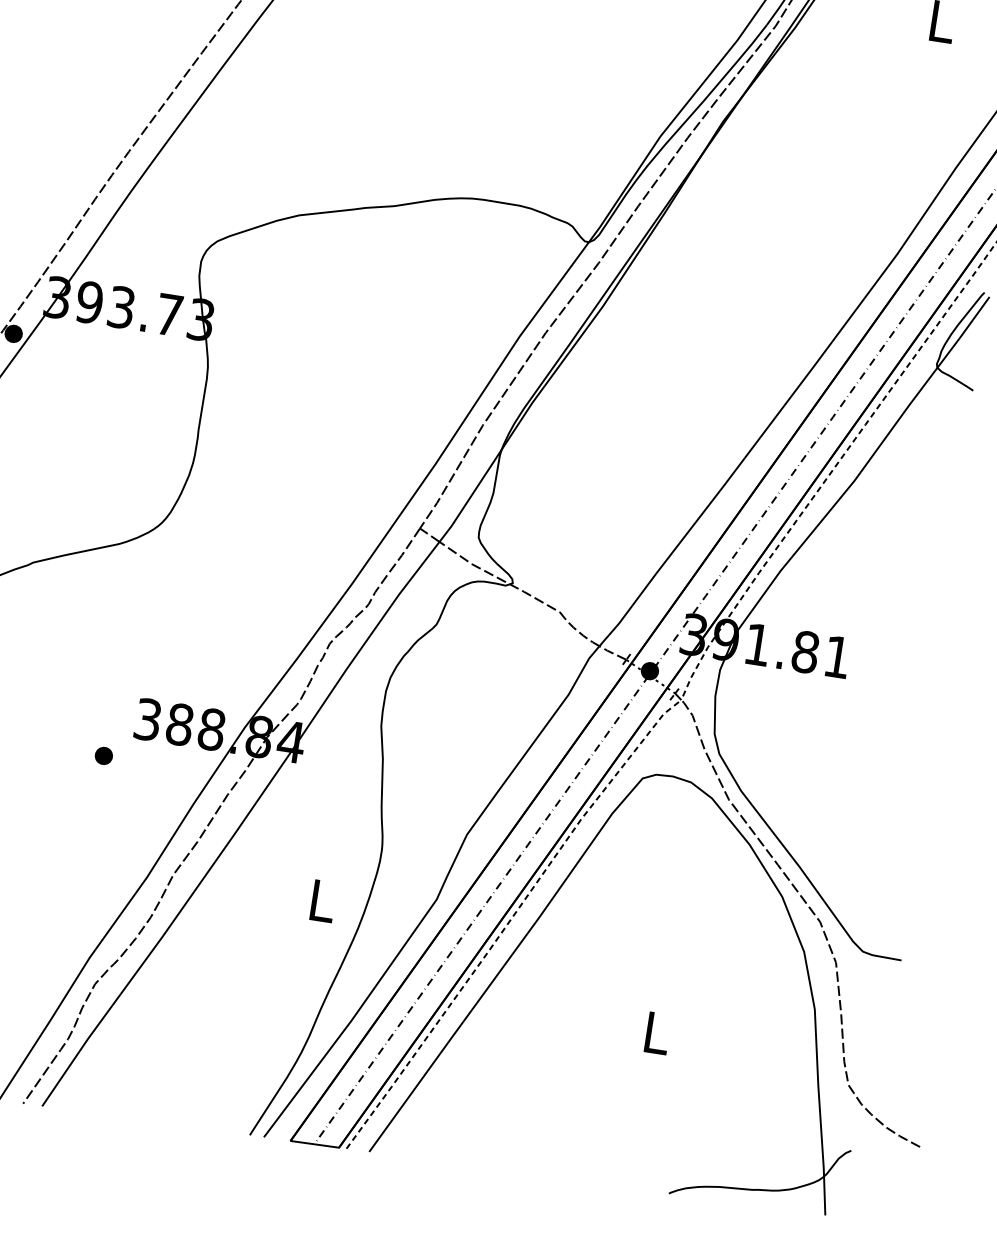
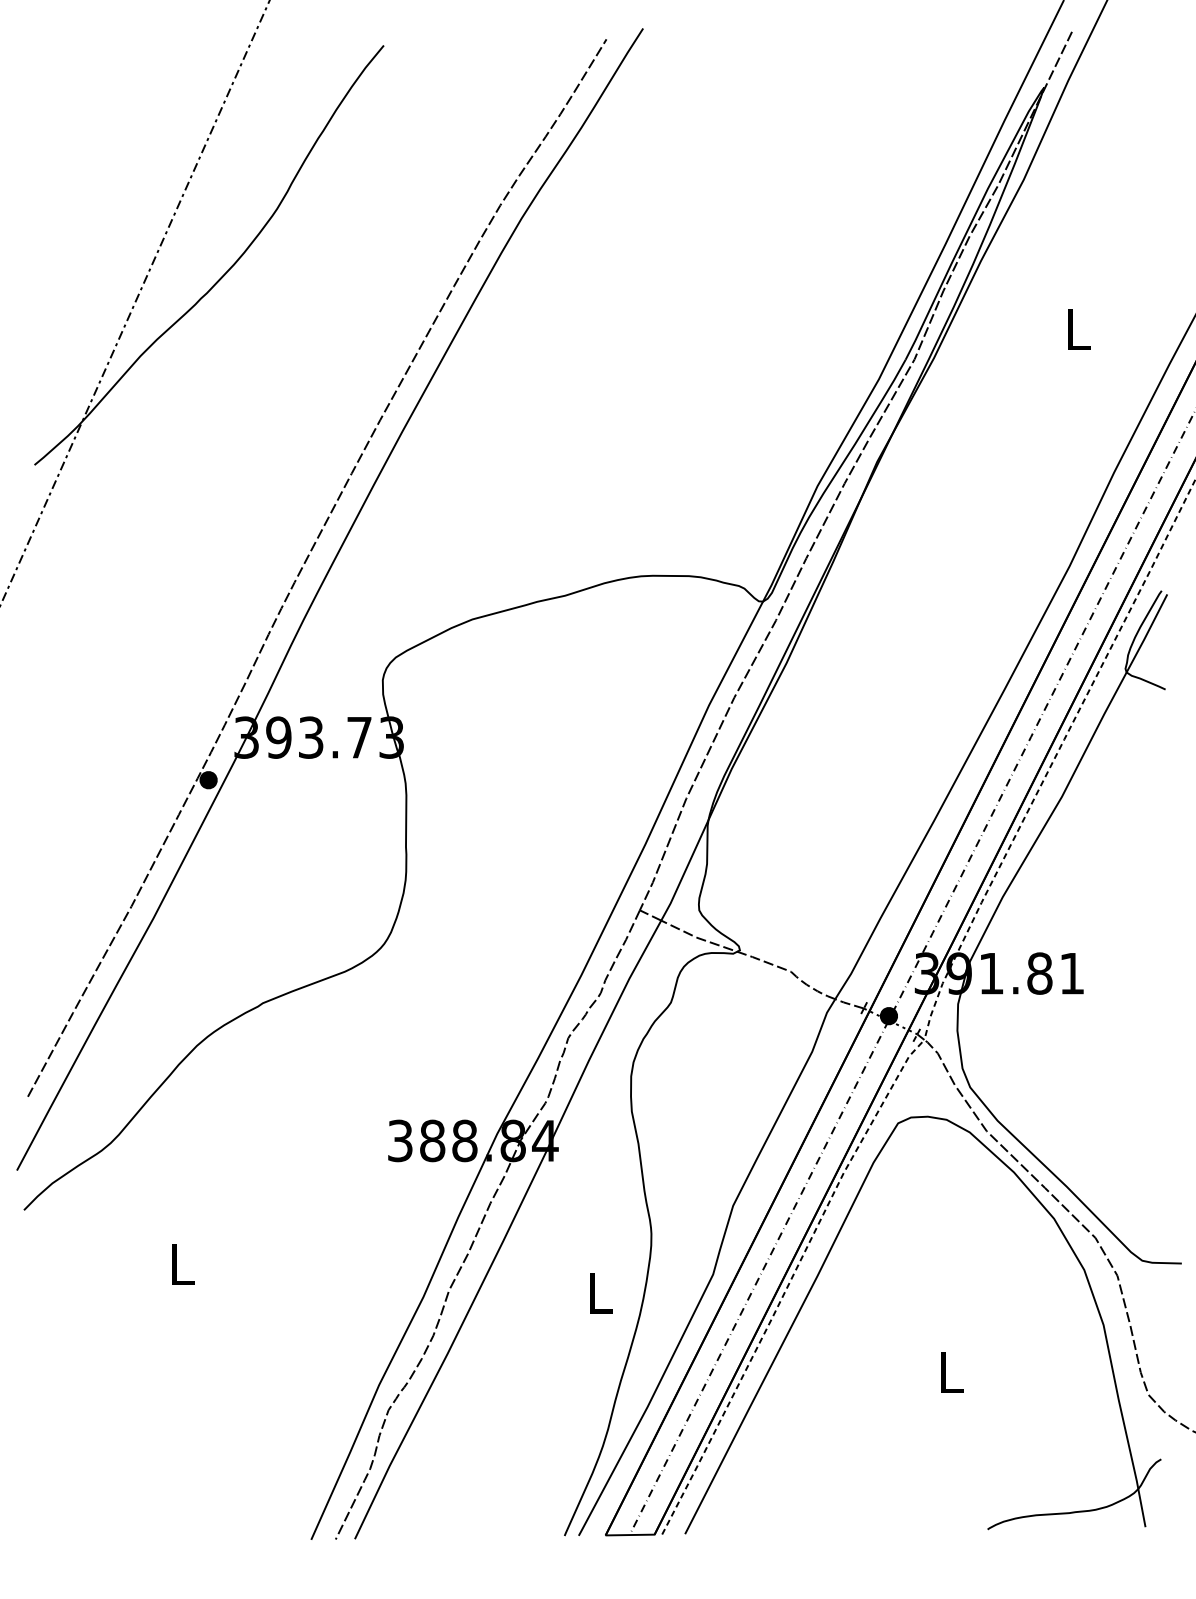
part: (104, 756) -> (362, 1183), removed

